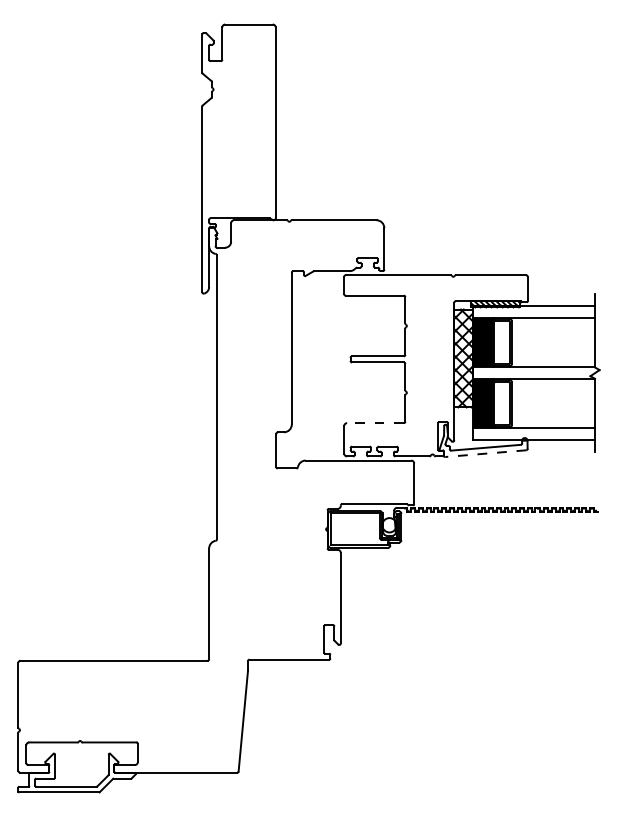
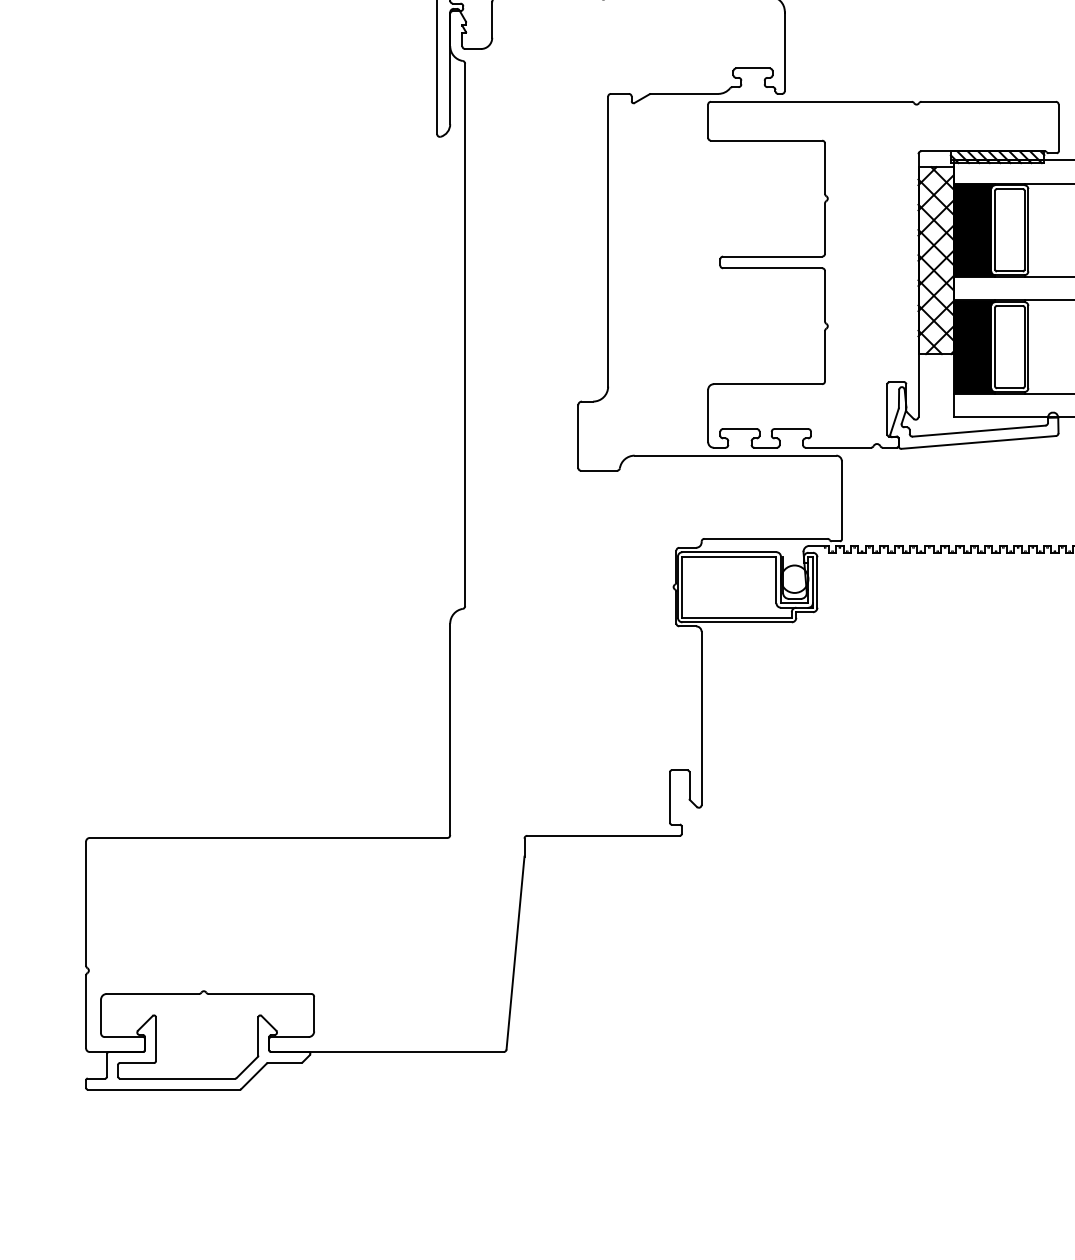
line: (375, 423) -> (767, 384), dashed -> solid
line: (485, 453) -> (978, 442), dashed -> solid

